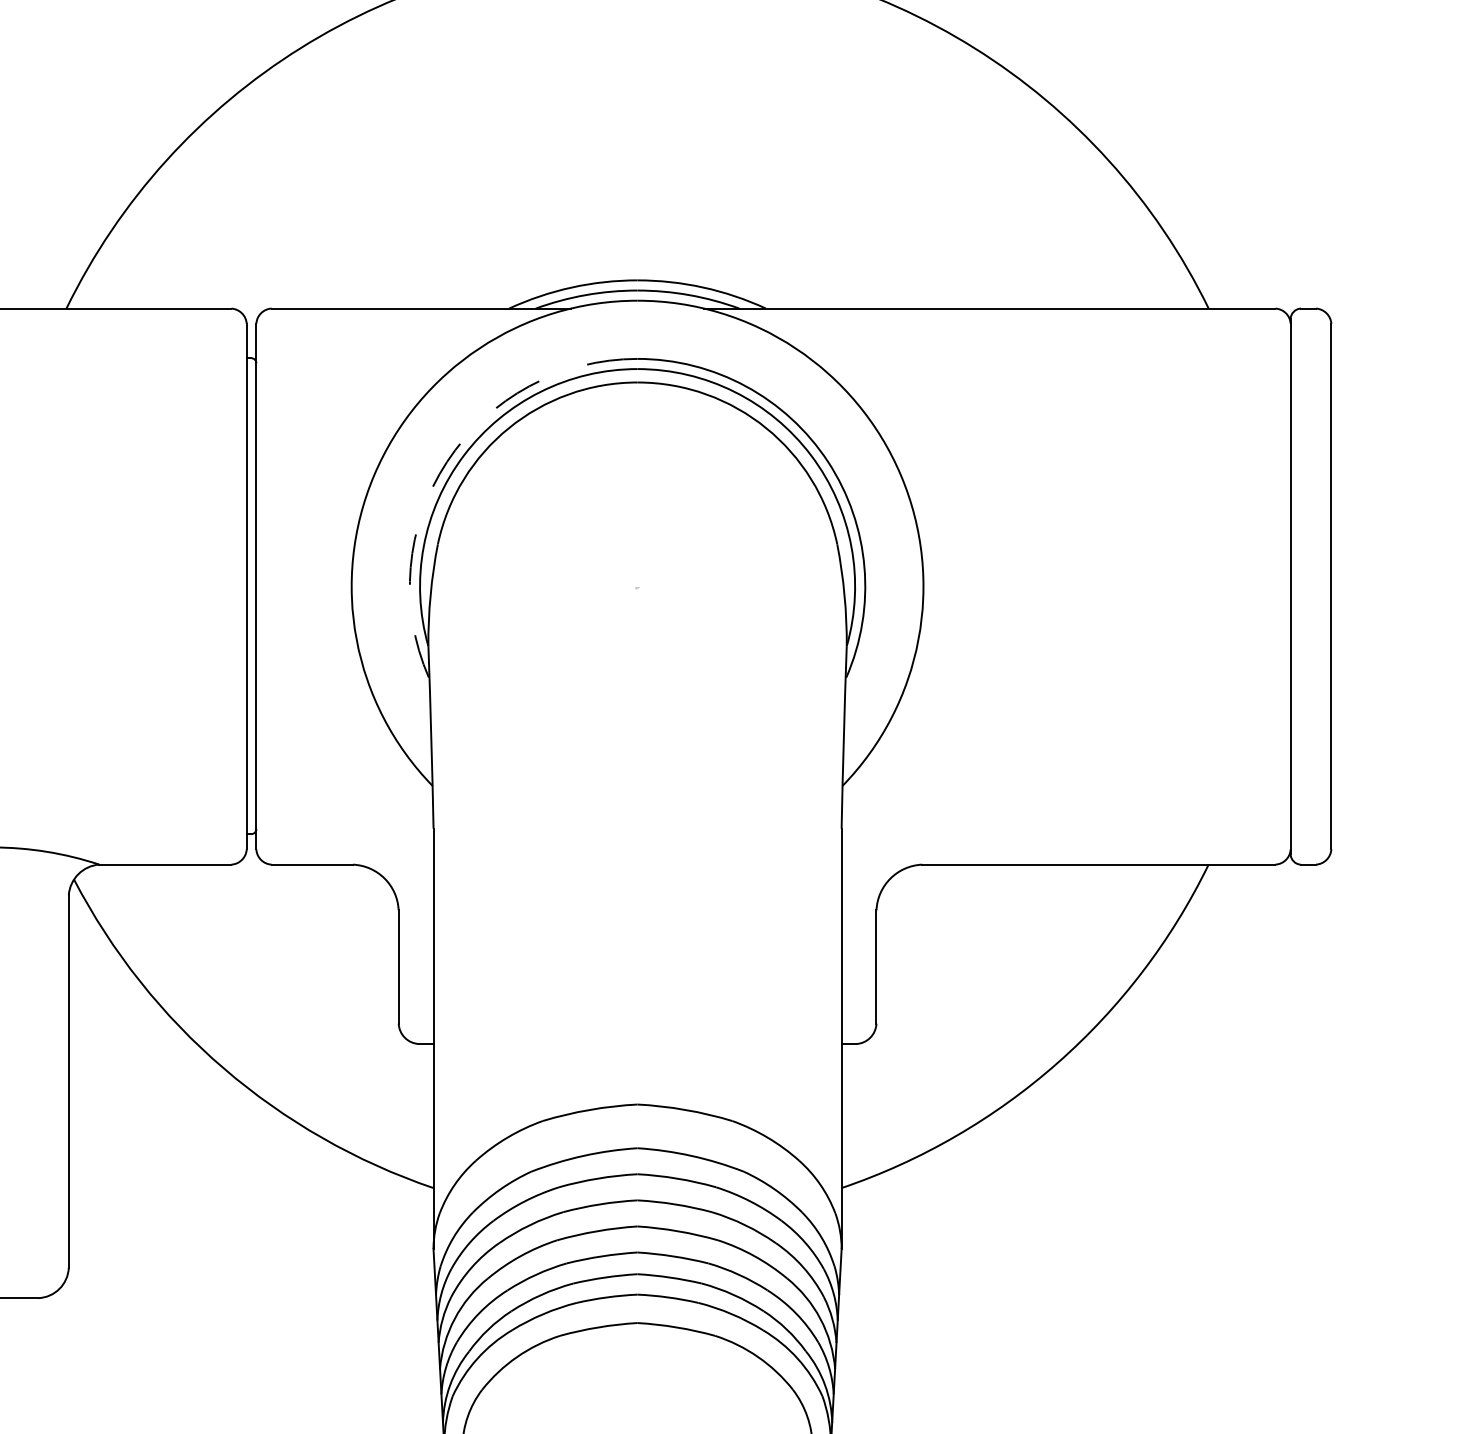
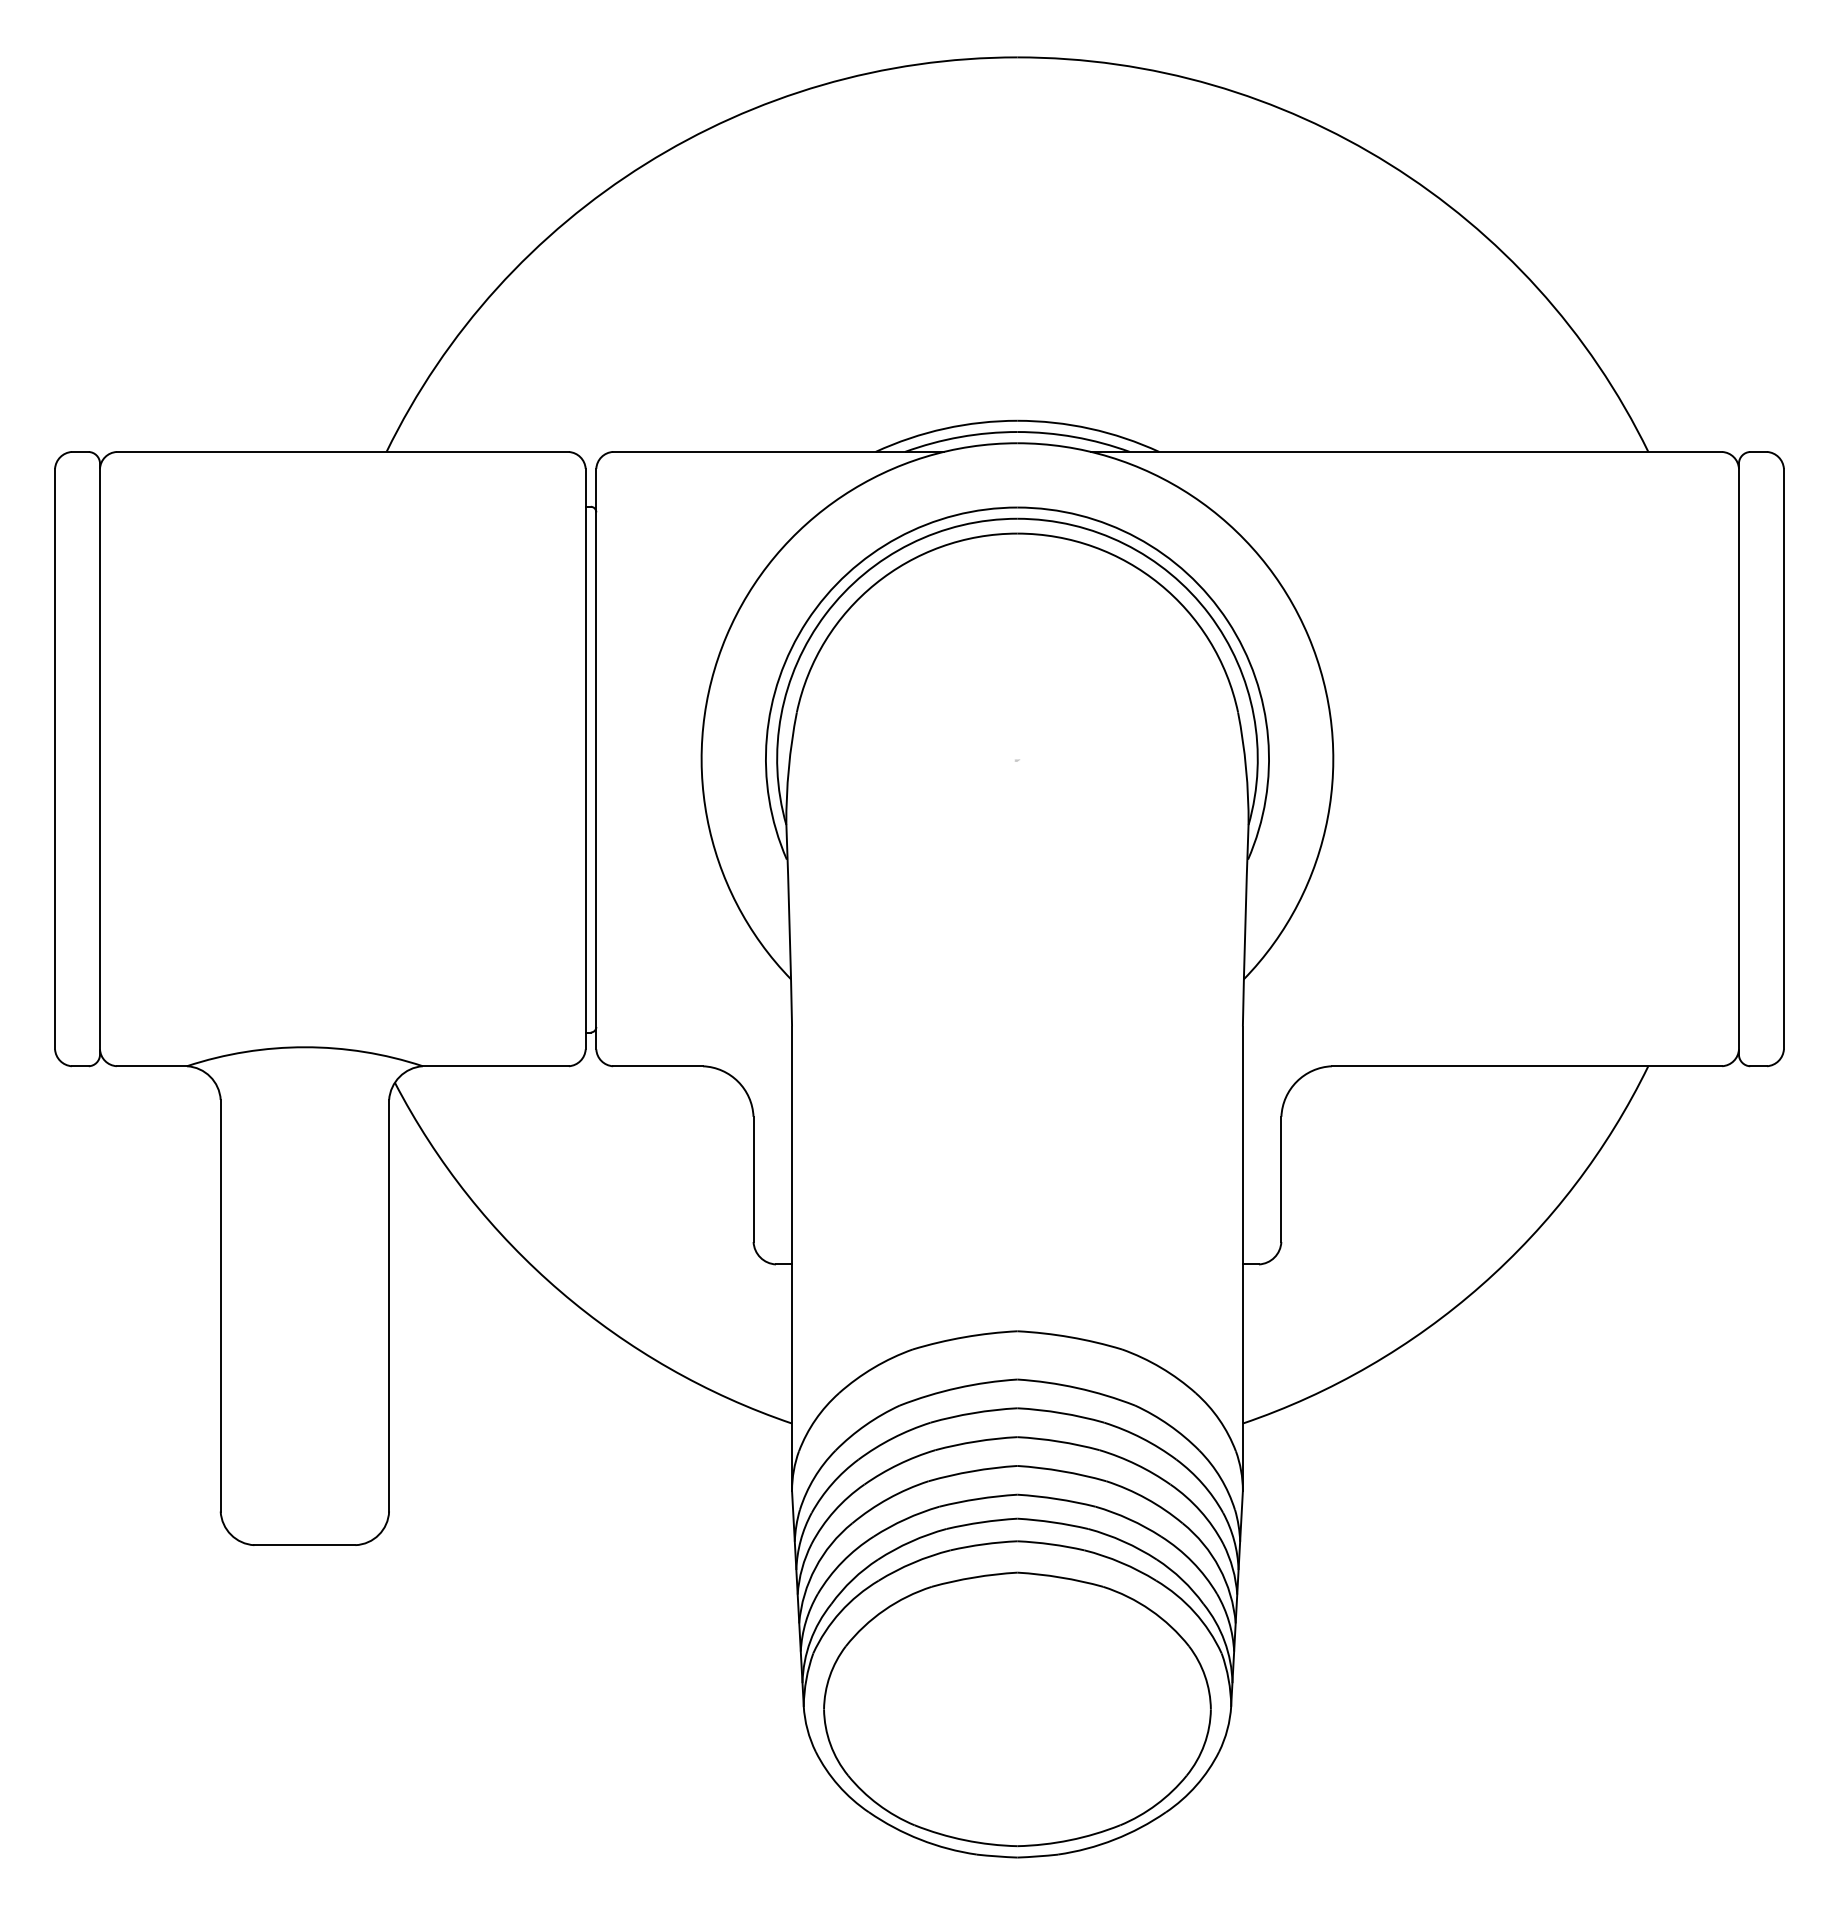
arc: (447, 462) -> (807, 621), dashed -> solid

